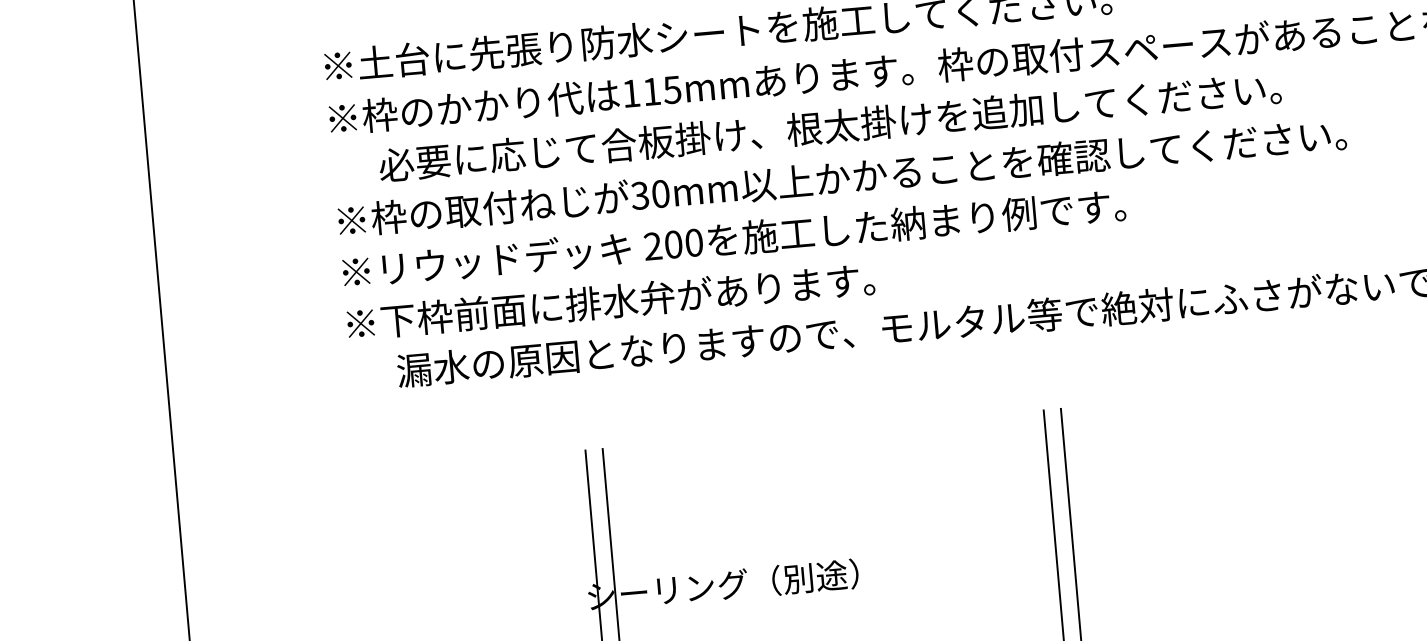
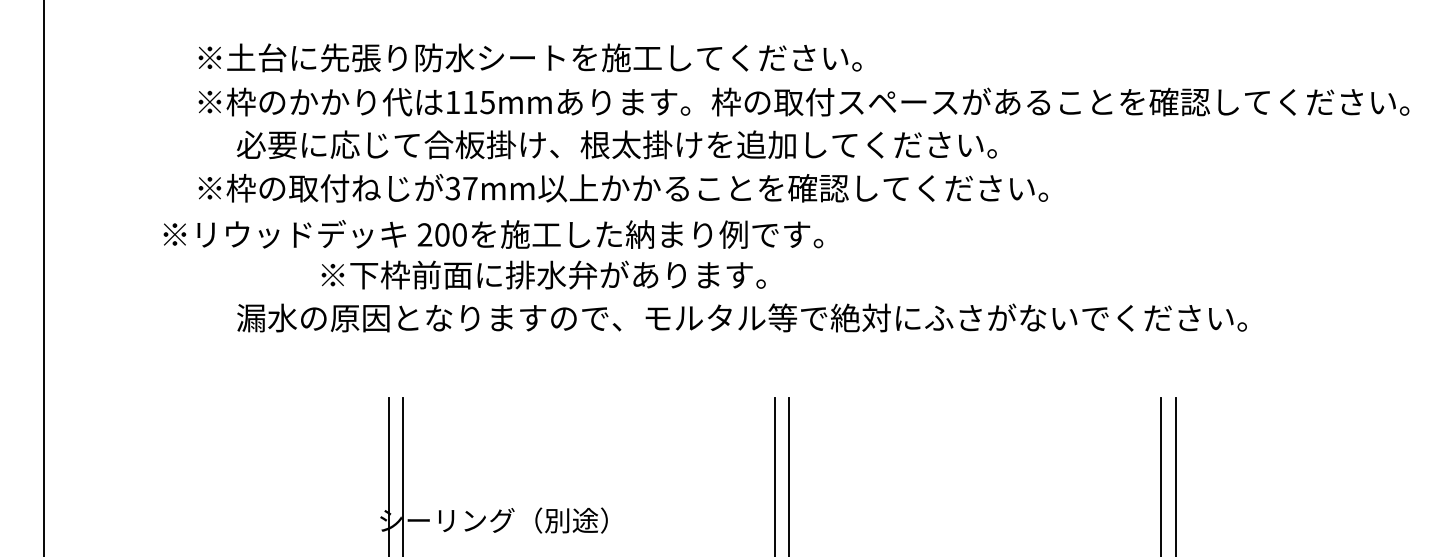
text: (660, 193) -> (470, 188), 30mm -> 37mm
text: (734, 238) -> (493, 234), moved
text: (610, 301) -> (543, 274), moved

